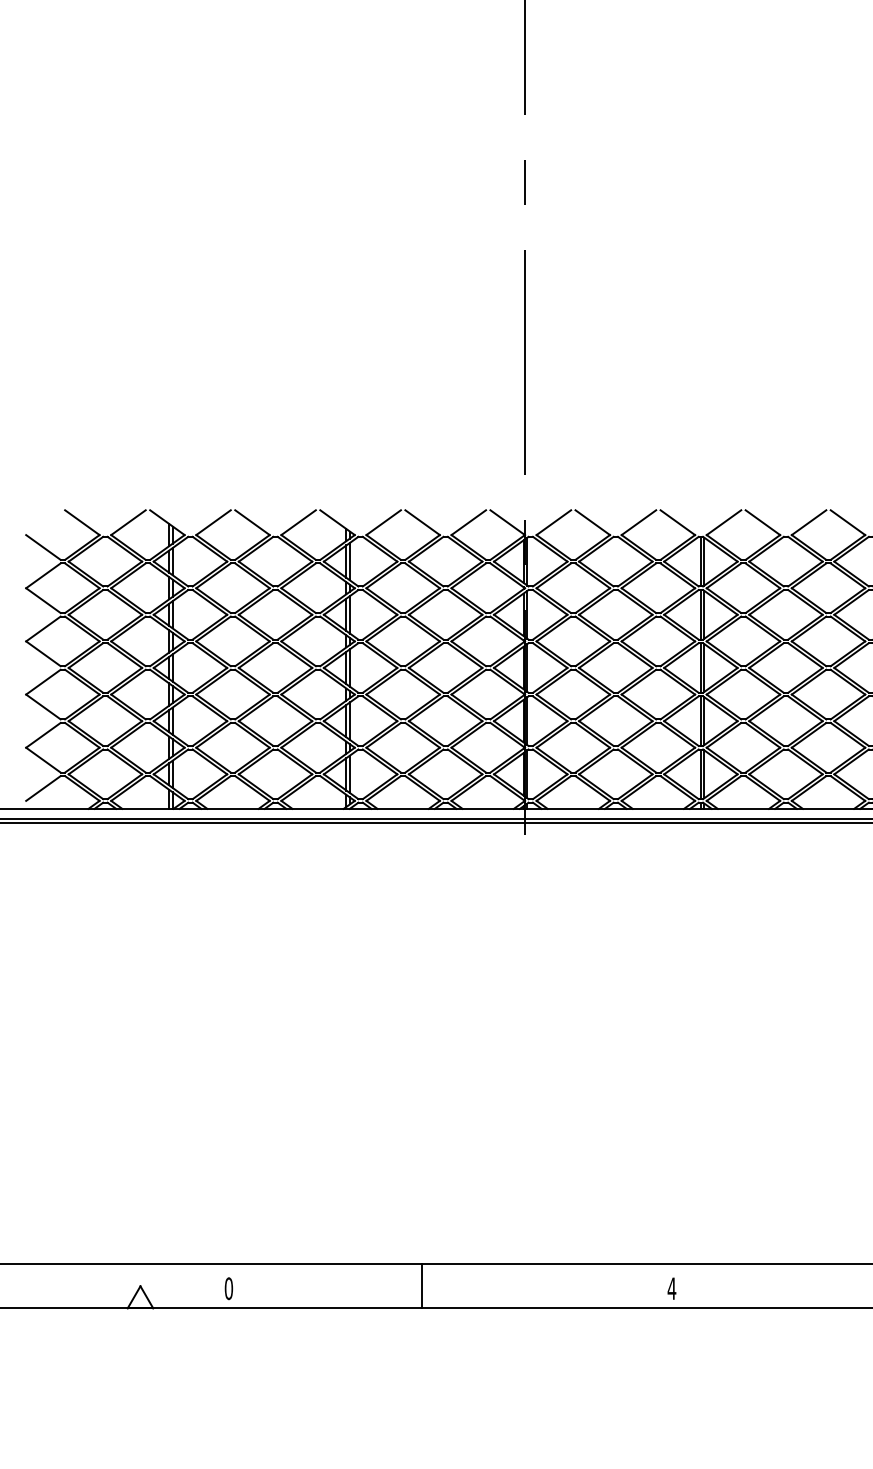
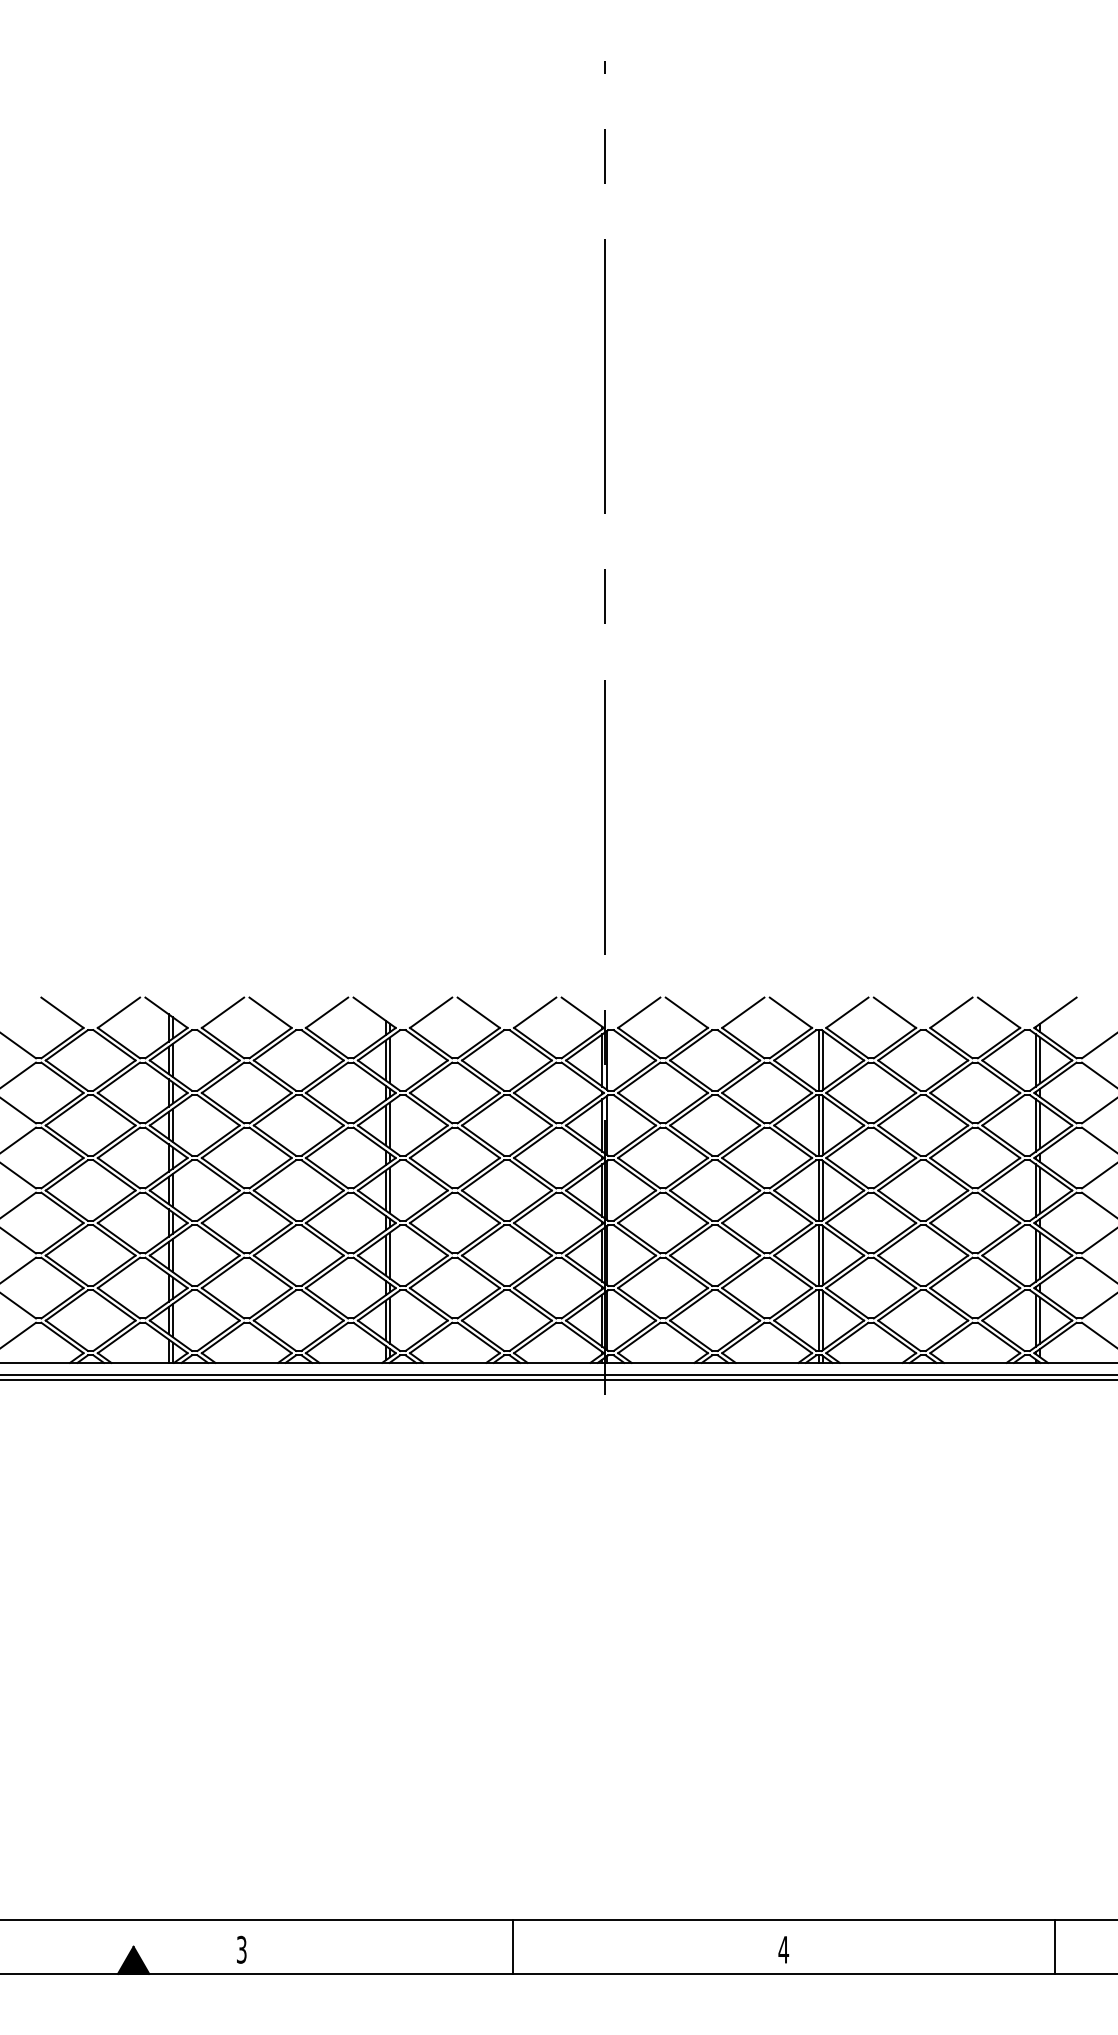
line: (422, 1285) -> (513, 1946), moved
text: (228, 1288) -> (241, 1949), 0 -> 3
fill: (140, 1296) -> (133, 1959), added

